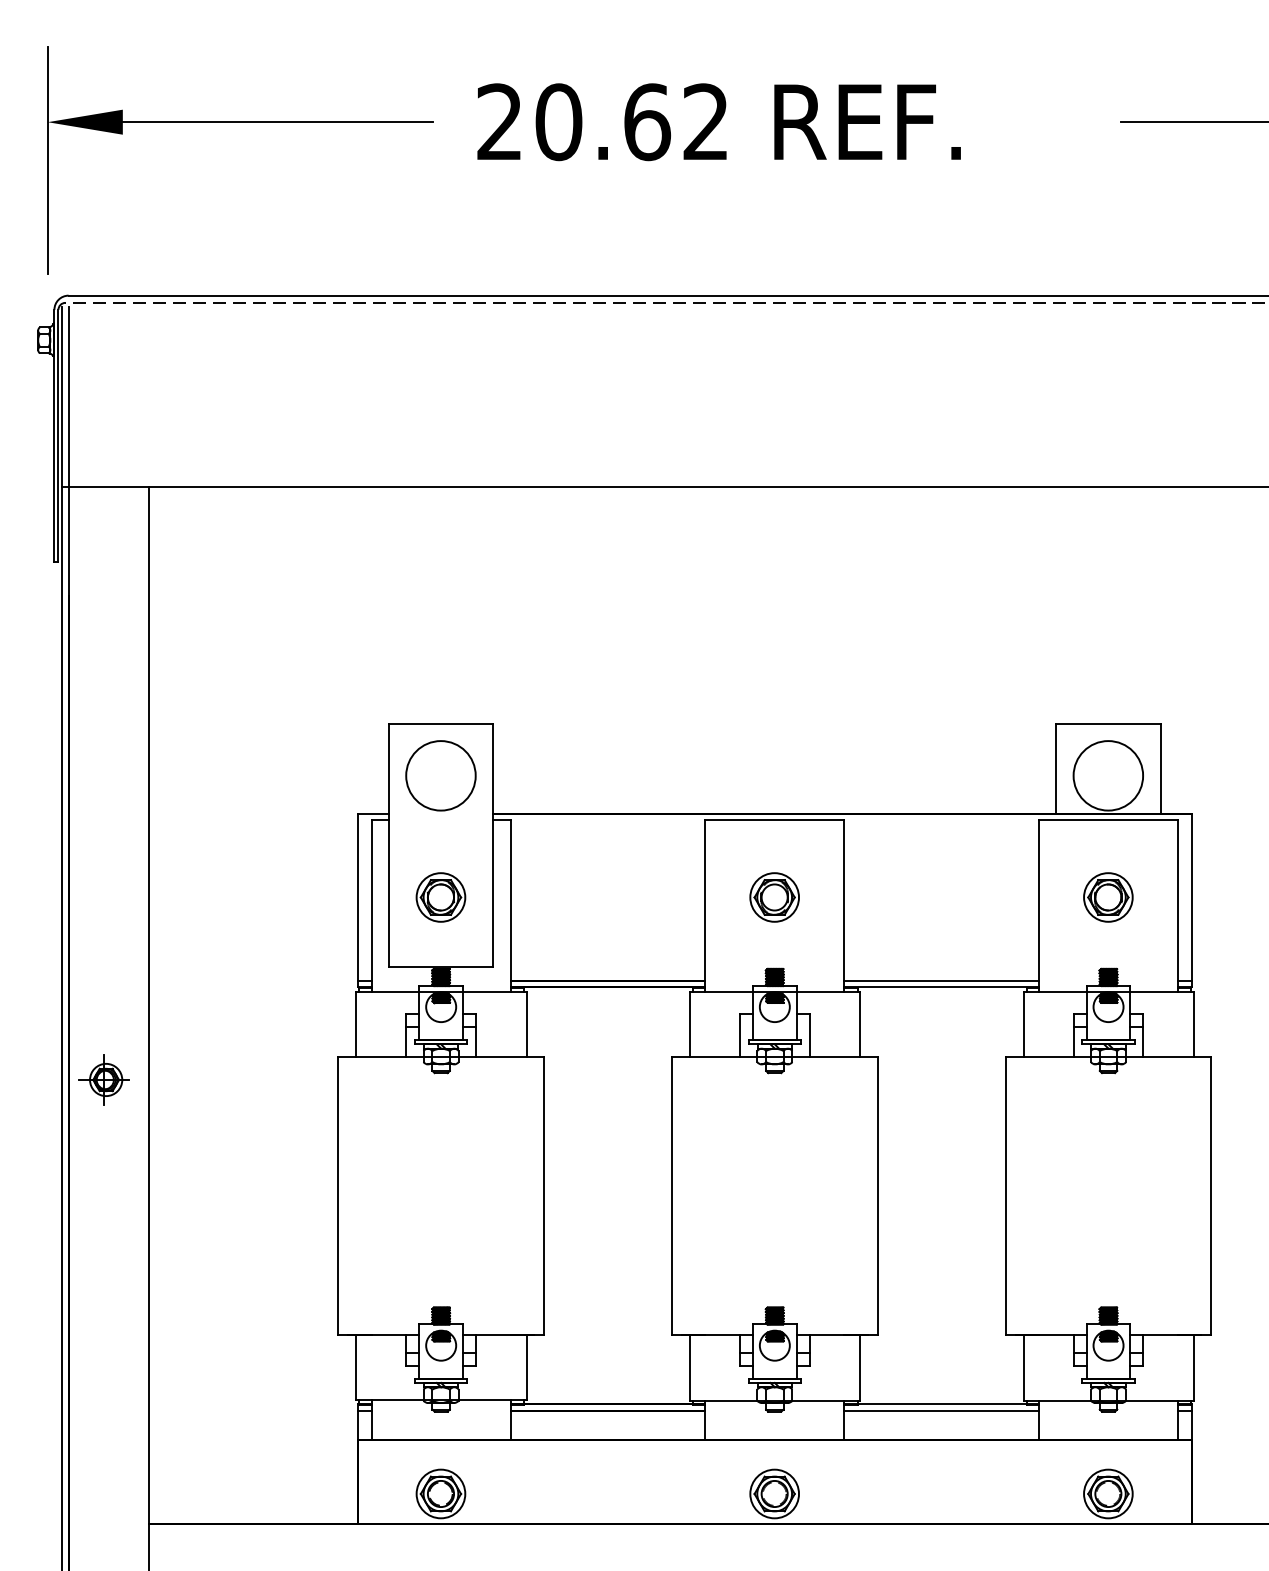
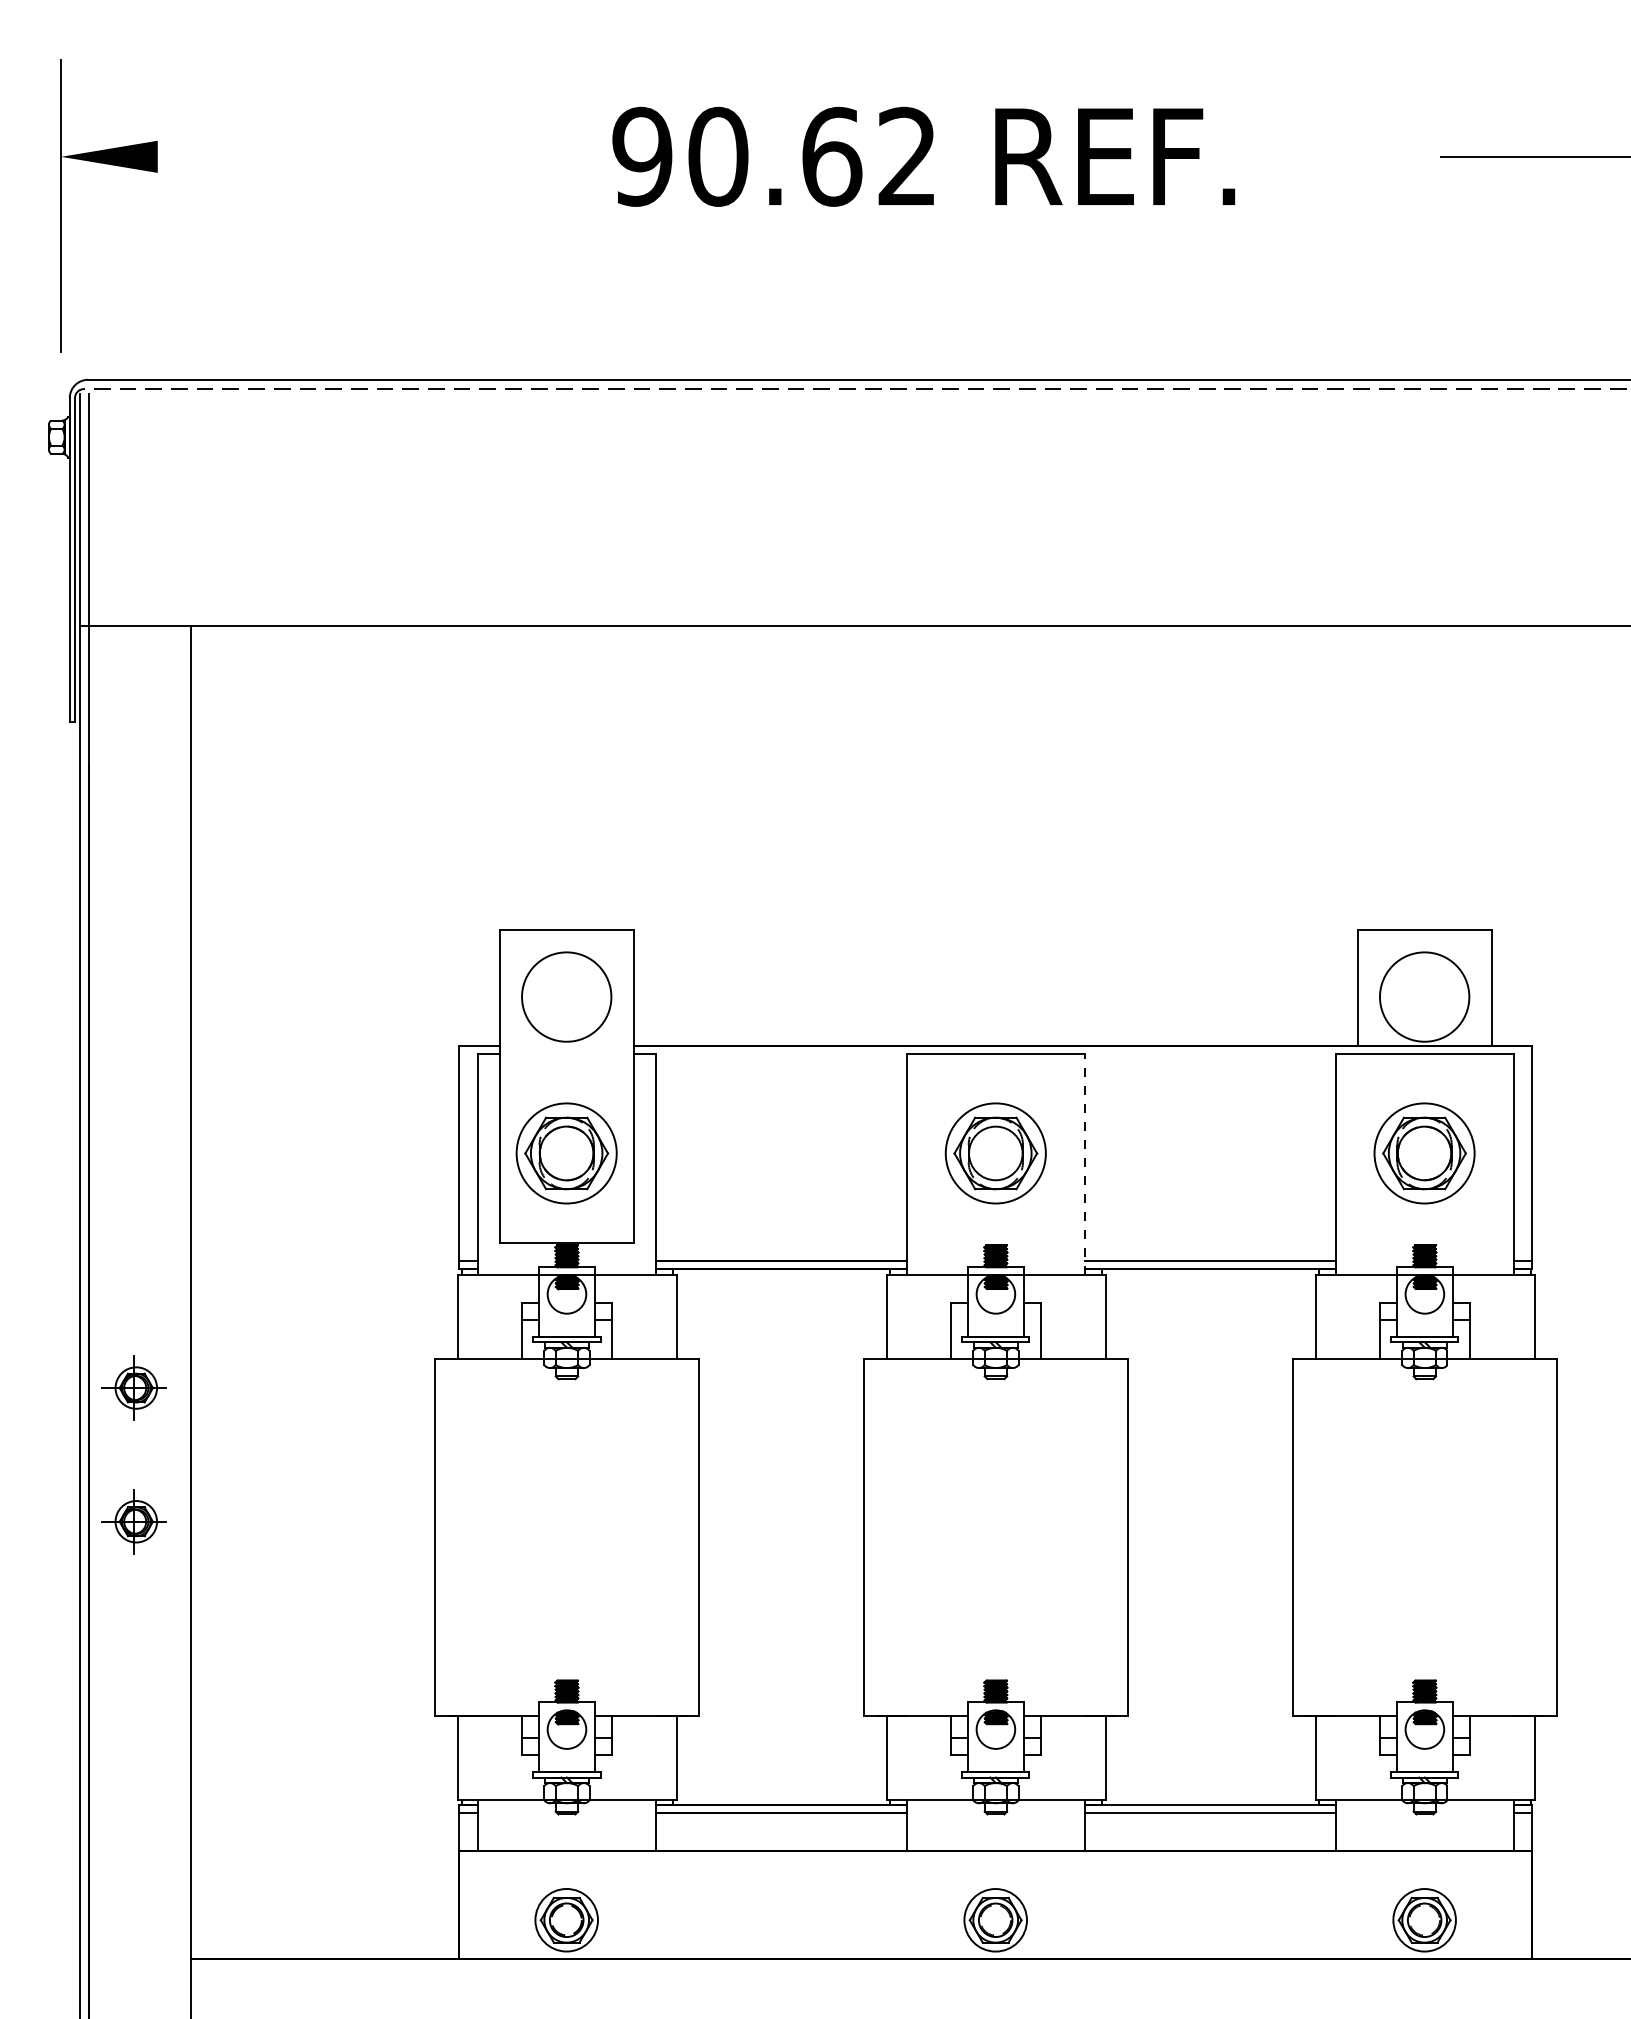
line: (277, 122) -> (356, 157), removed
text: (499, 122) -> (641, 157), 20.62 -> 90.62
part: (440, 897) -> (566, 1153), size x1.6
part: (774, 897) -> (995, 1153), size x1.6
part: (1108, 897) -> (1424, 1153), size x1.6
line: (844, 905) -> (1085, 1163), solid -> dashed
part: (103, 1183) -> (132, 1521), added

